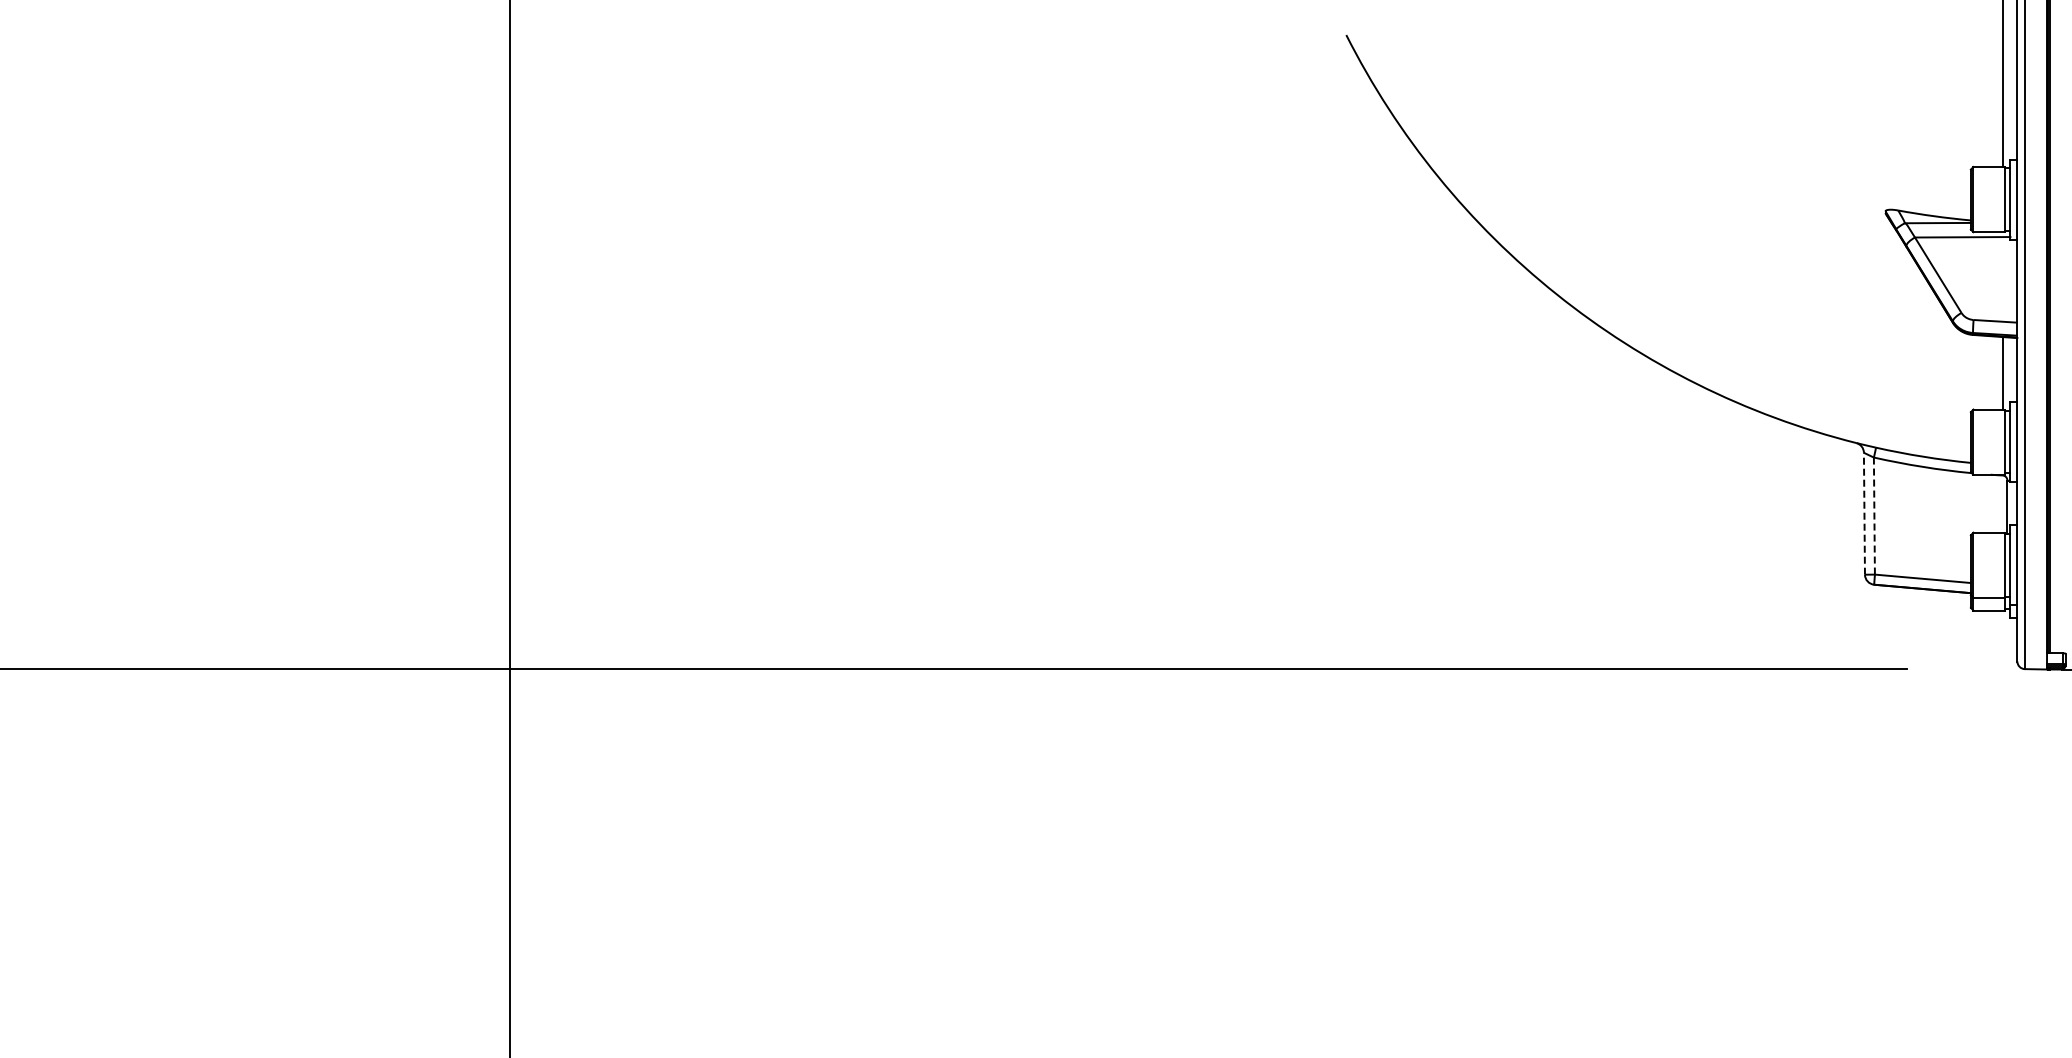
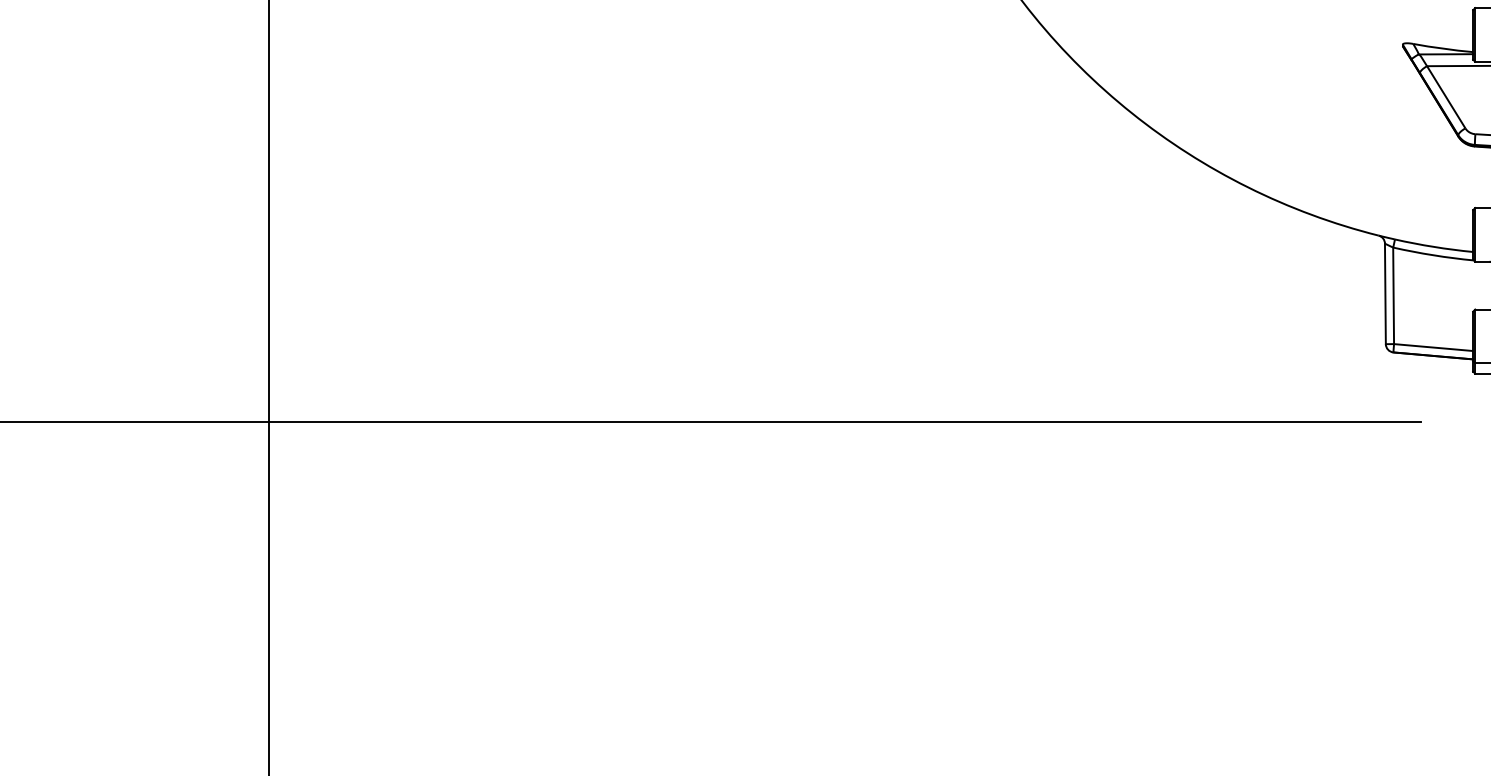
line: (1864, 513) -> (1385, 293), dashed -> solid
line: (1874, 516) -> (1393, 296), dashed -> solid

